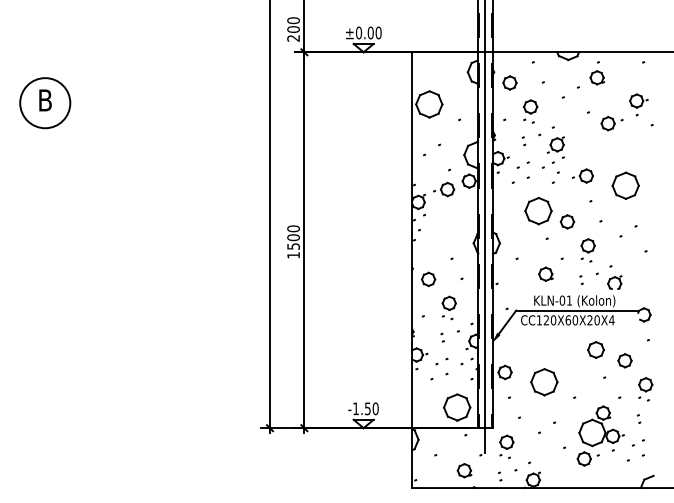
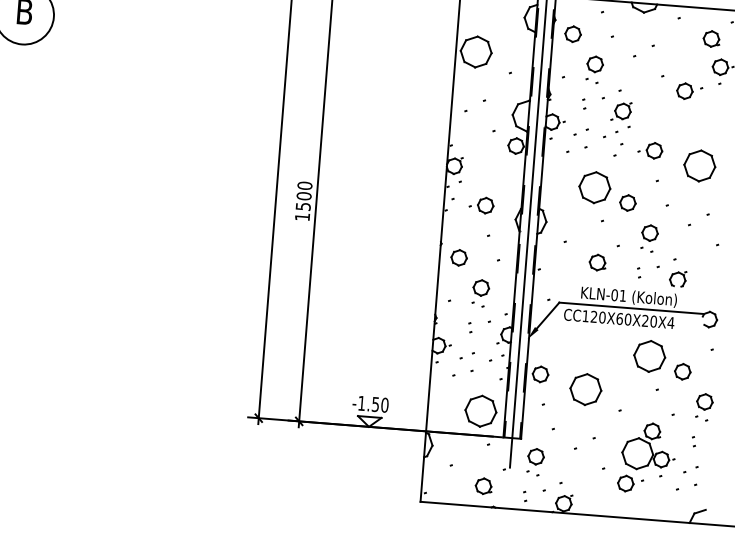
part: (597, 77) -> (711, 38), moved
part: (444, 189) -> (482, 205), moved
part: (595, 349) -> (649, 355), size x1.67

